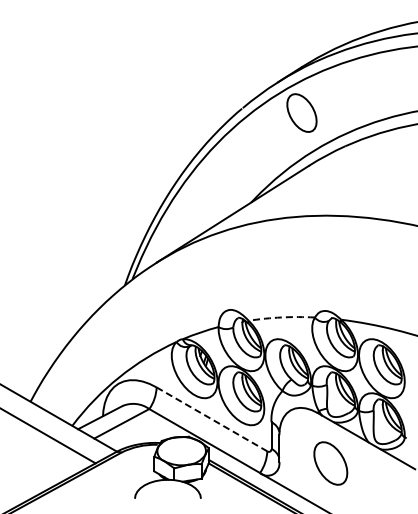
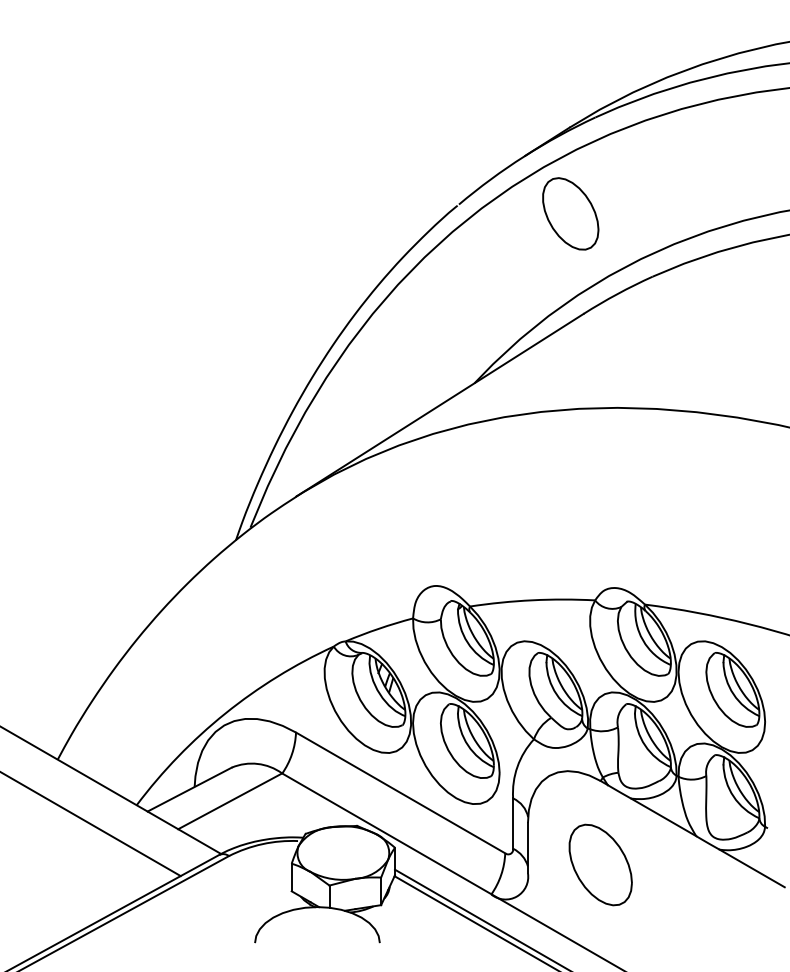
arc: (281, 317) -> (532, 600), dashed -> solid
line: (211, 419) -> (399, 793), dashed -> solid
part: (330, 463) -> (600, 864), moved

